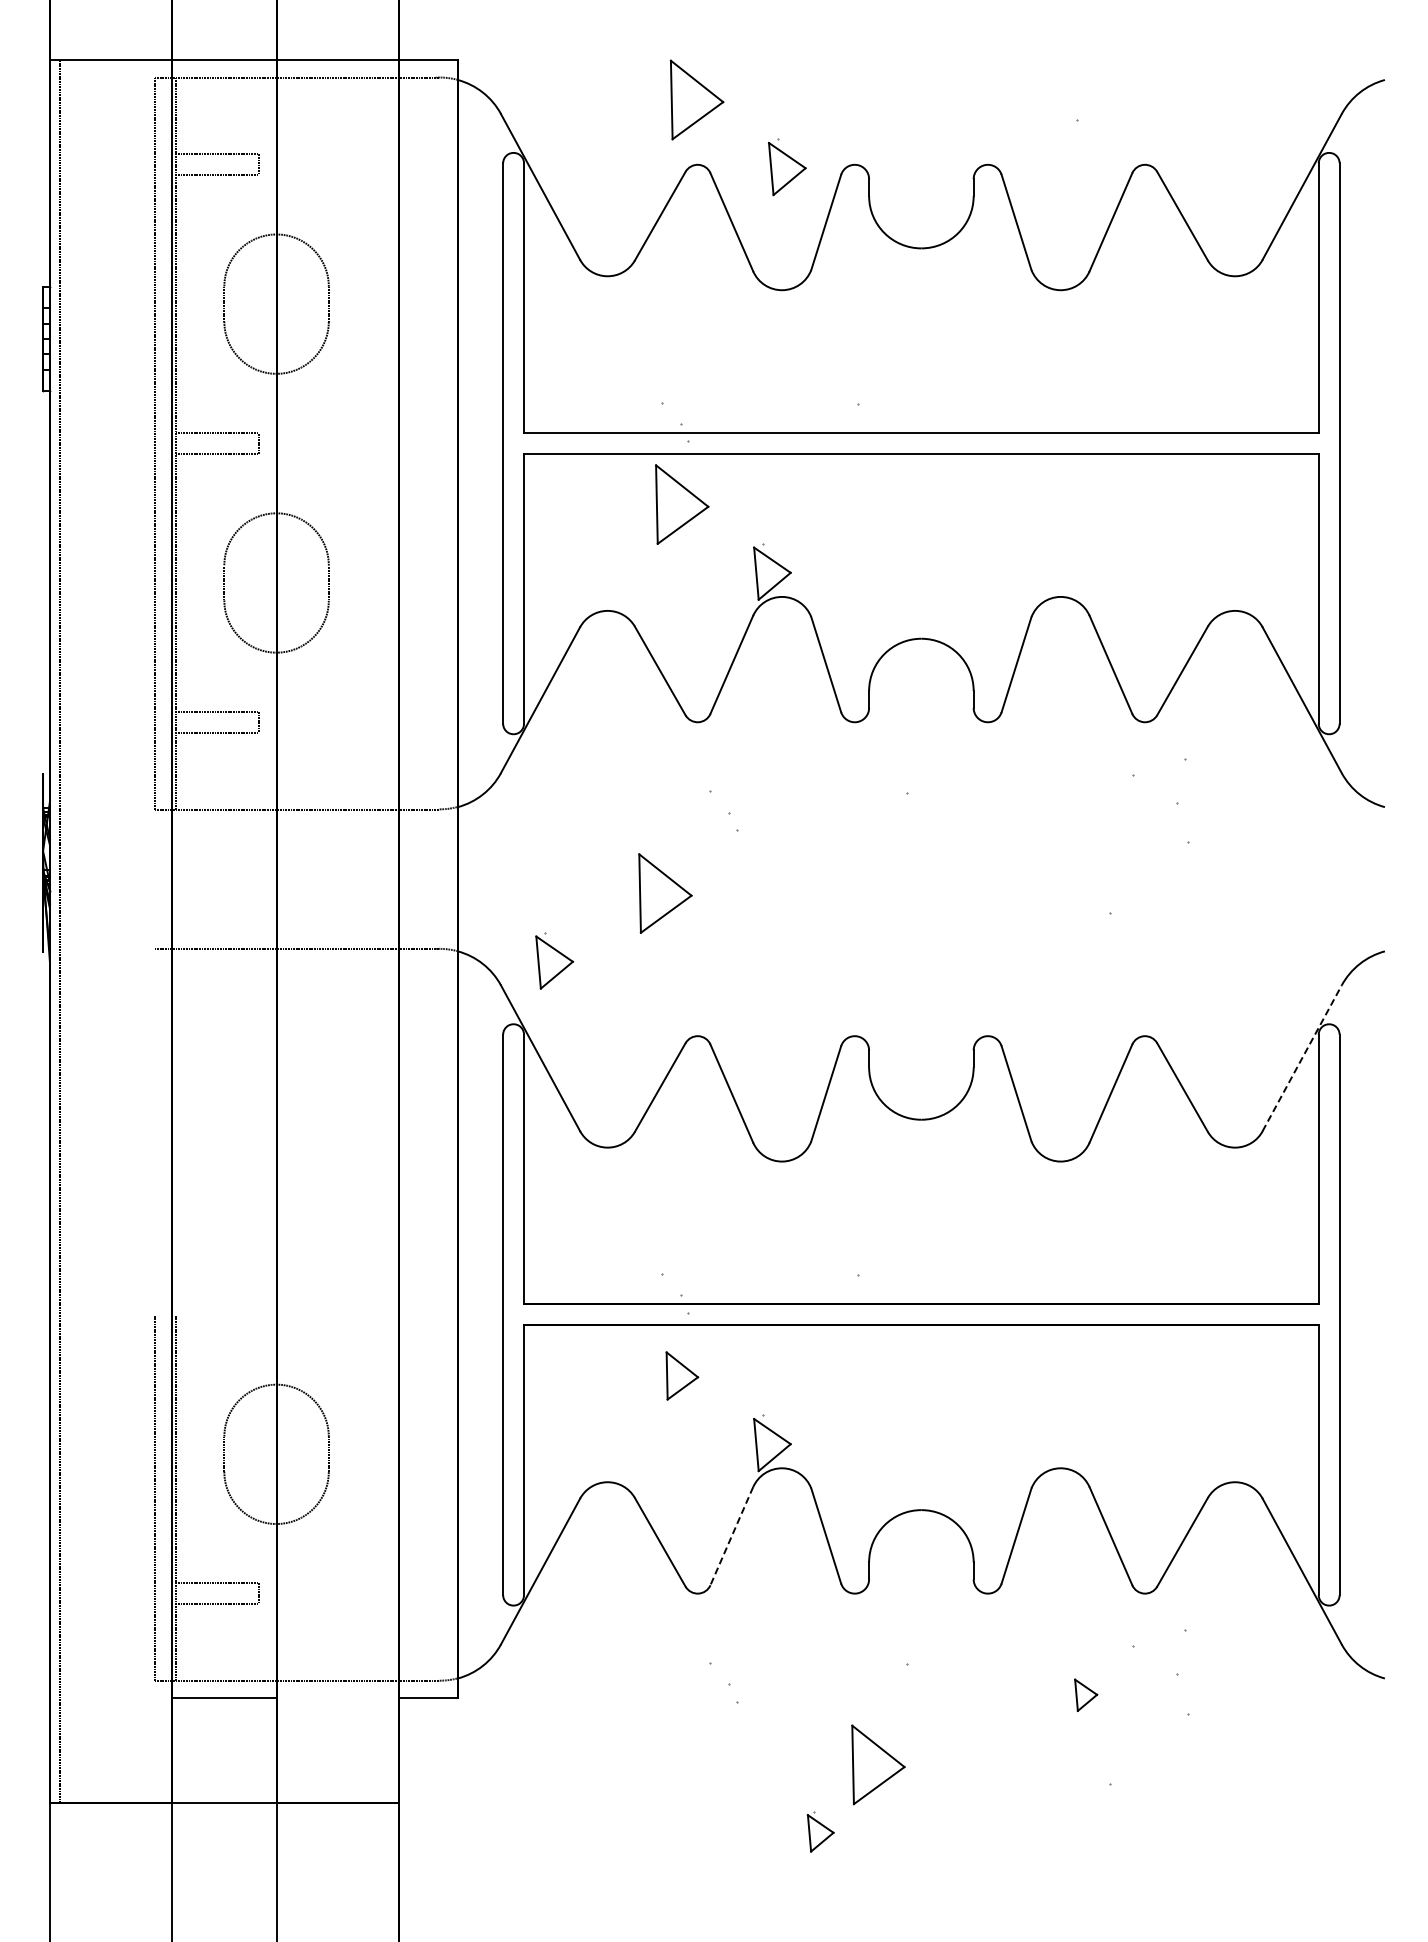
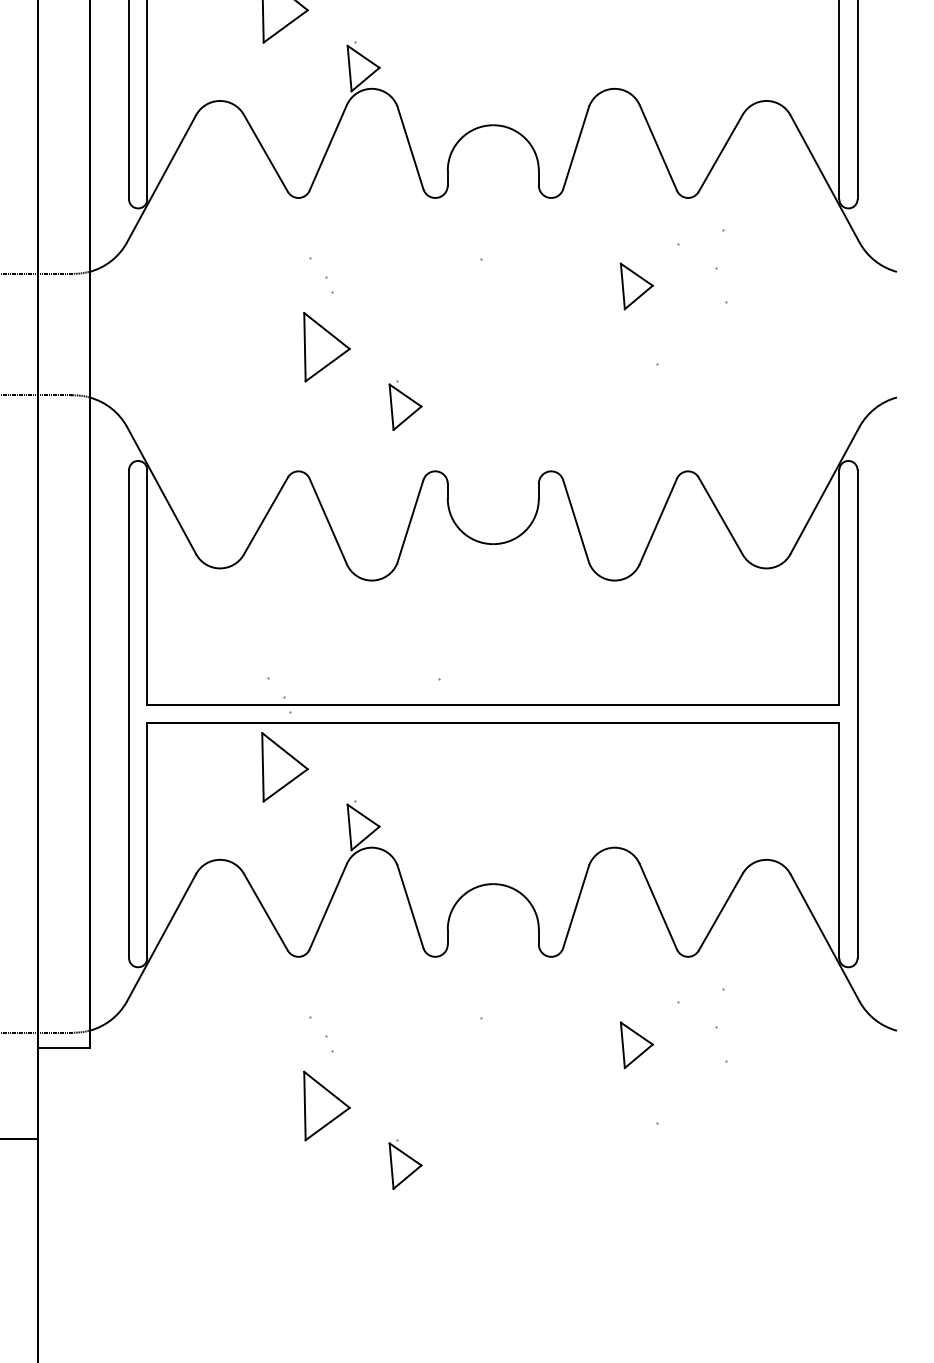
part: (1085, 823) -> (636, 286), added
part: (665, 893) -> (327, 347), moved
part: (554, 960) -> (405, 405), moved
line: (1302, 1058) -> (825, 490), dashed -> solid
part: (682, 1375) -> (285, 766), size x1.67
line: (731, 1536) -> (327, 907), dashed -> solid
part: (1085, 1695) -> (636, 1045), size x1.67
part: (878, 1764) -> (327, 1105), moved
part: (820, 1831) -> (405, 1164), size x1.43

